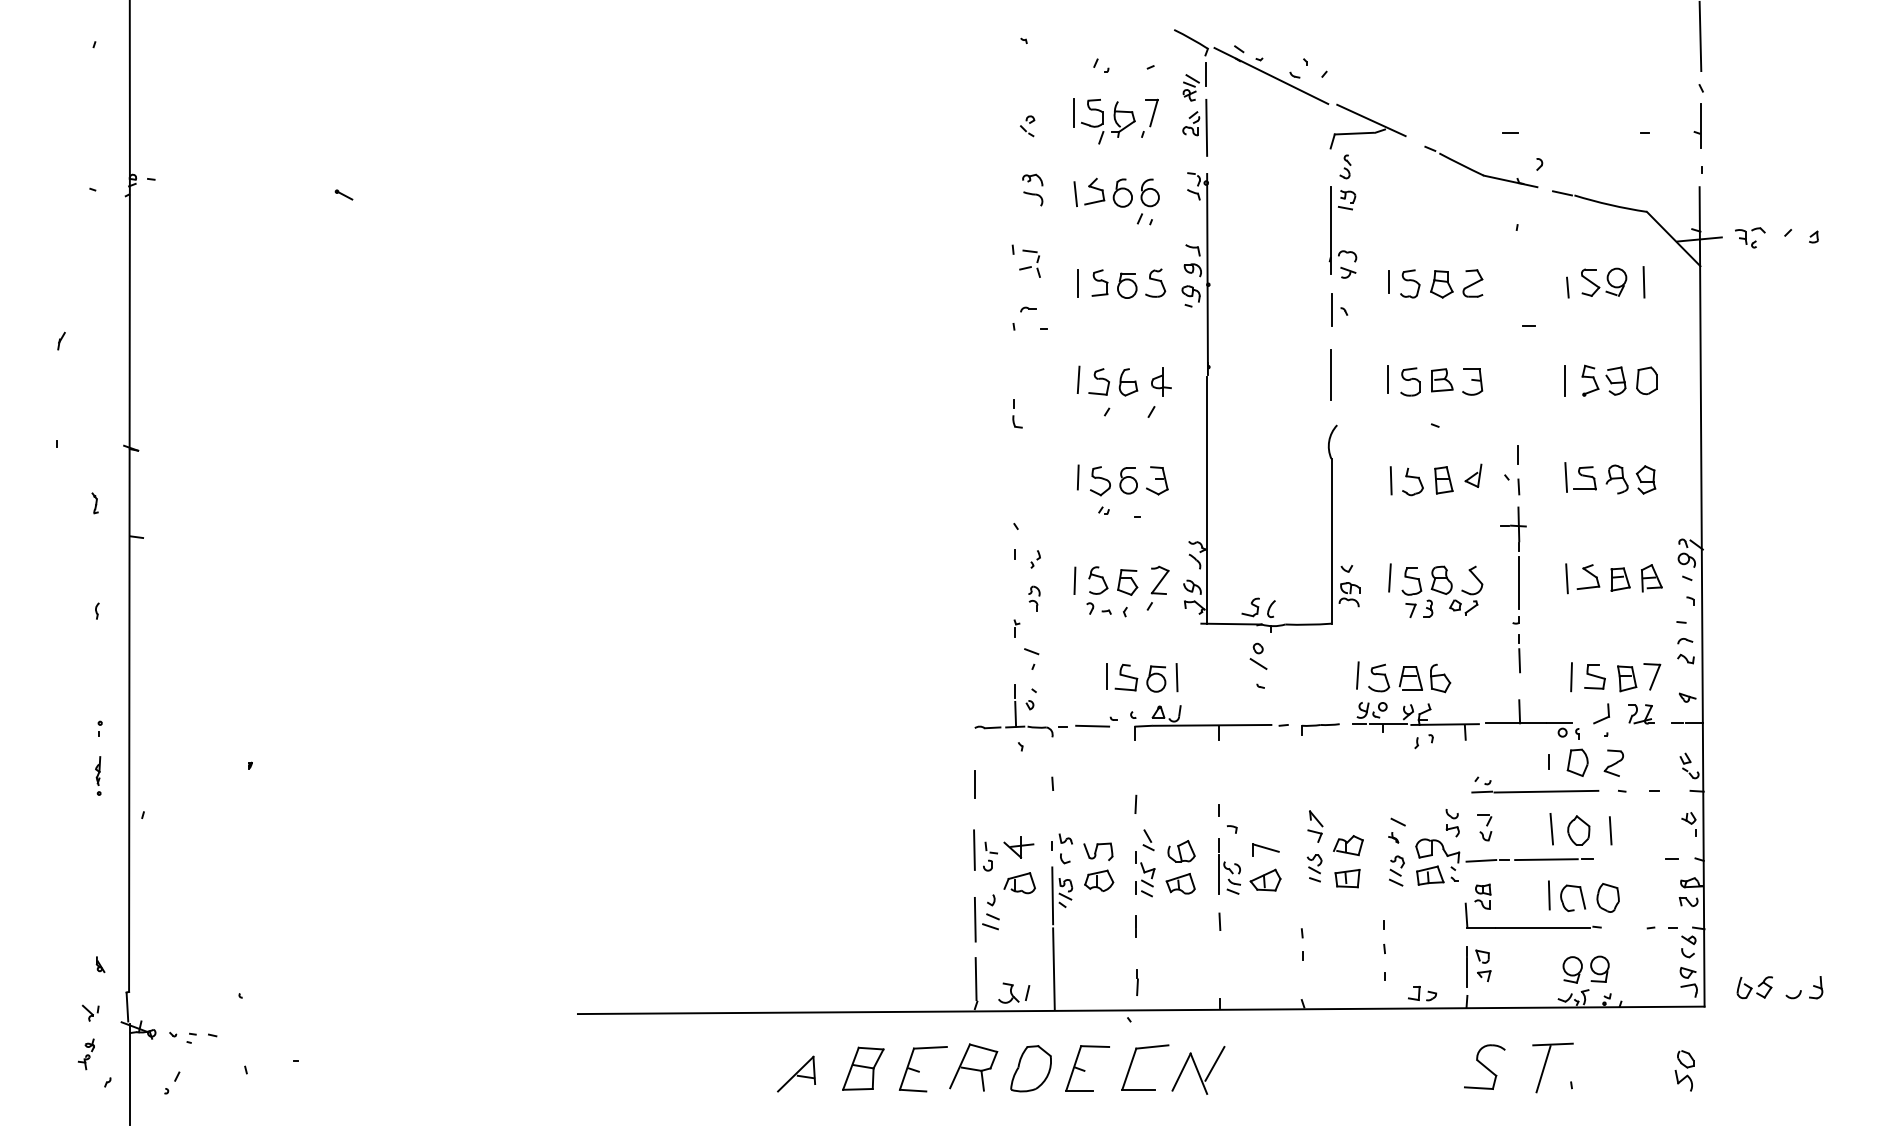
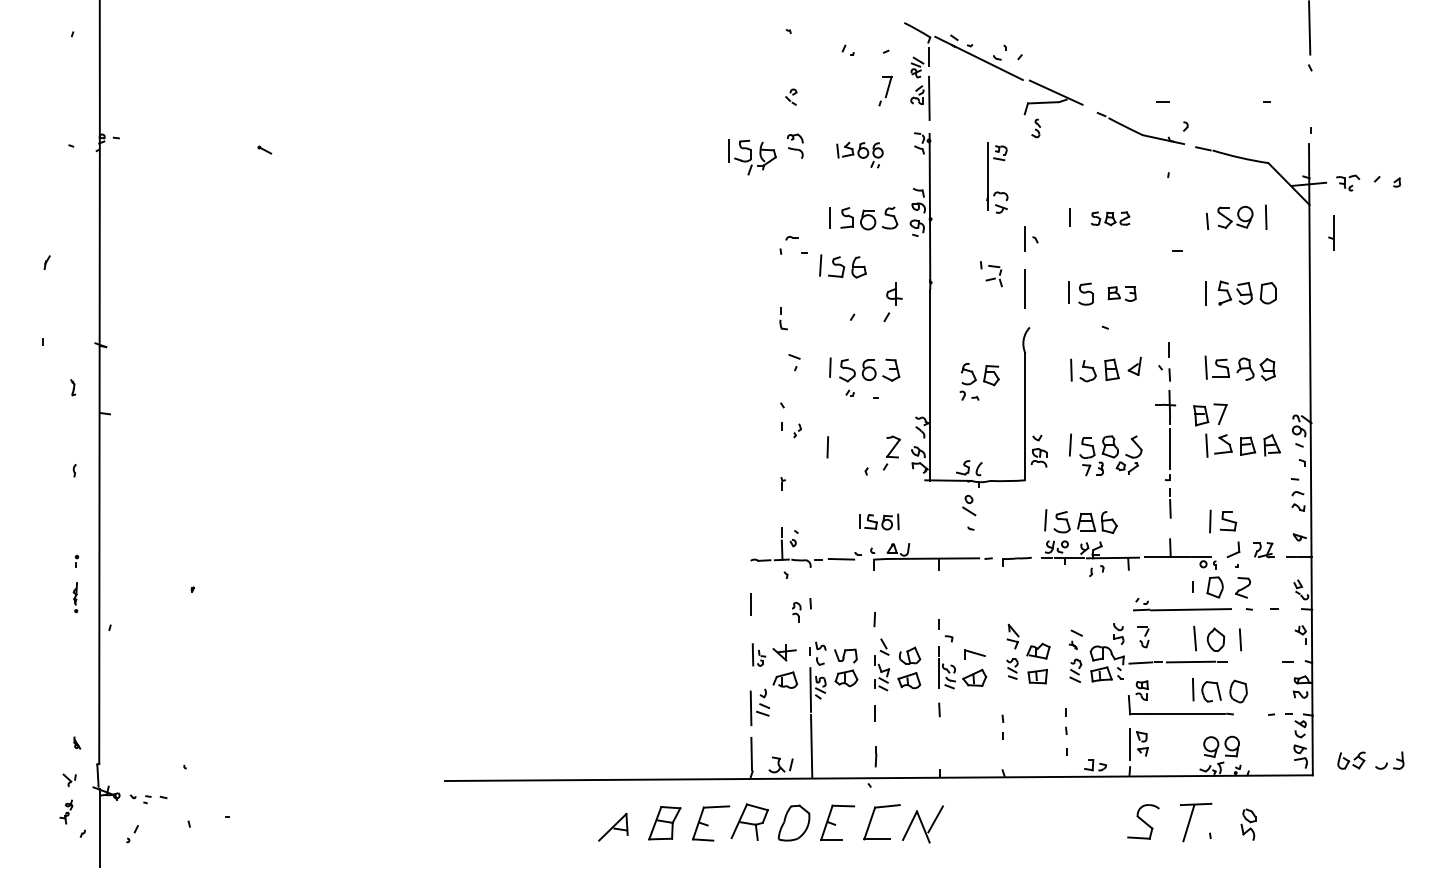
part: (1104, 121) -> (752, 157), moved
part: (1697, 125) -> (1331, 232), moved
part: (1116, 200) -> (859, 154), size x0.7
part: (1331, 231) -> (988, 177), moved
part: (1026, 261) -> (991, 274), moved
part: (1441, 283) -> (1110, 218), size x0.6
part: (1106, 381) -> (842, 266), moved
part: (1457, 381) -> (1122, 293), size x0.7
part: (1112, 590) -> (979, 381), moved
part: (1034, 599) -> (796, 612), moved
part: (1031, 658) -> (794, 362), moved
part: (1142, 677) -> (879, 521), size x0.7
part: (1639, 677) -> (1210, 414), moved
part: (984, 849) -> (758, 654), size x0.7
part: (1684, 1070) -> (1248, 824), moved

